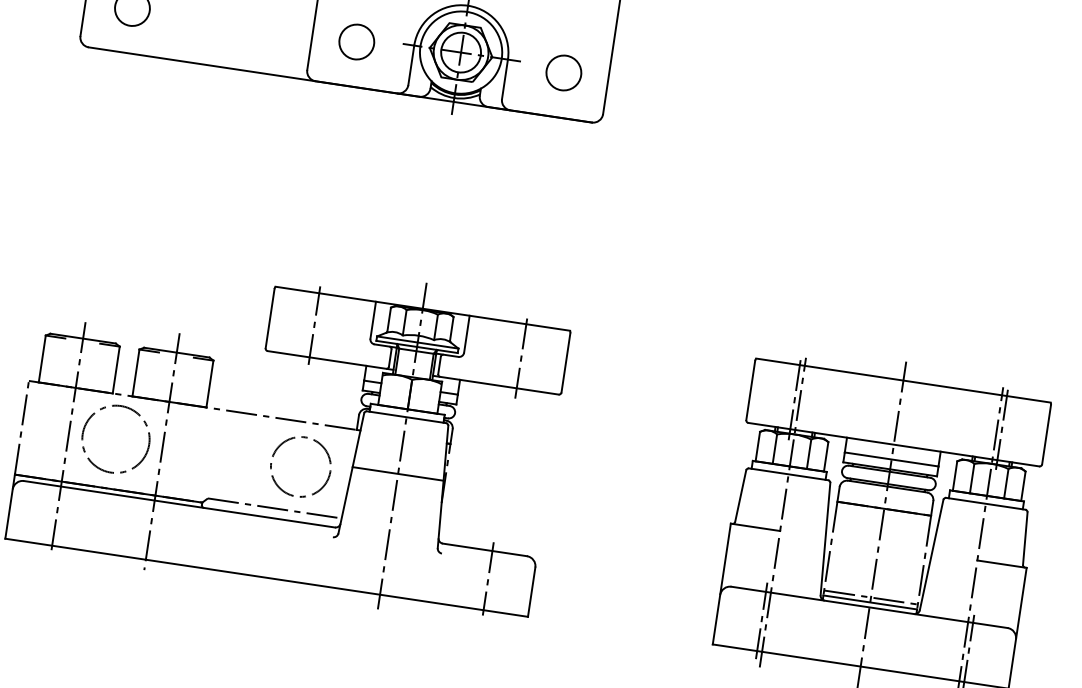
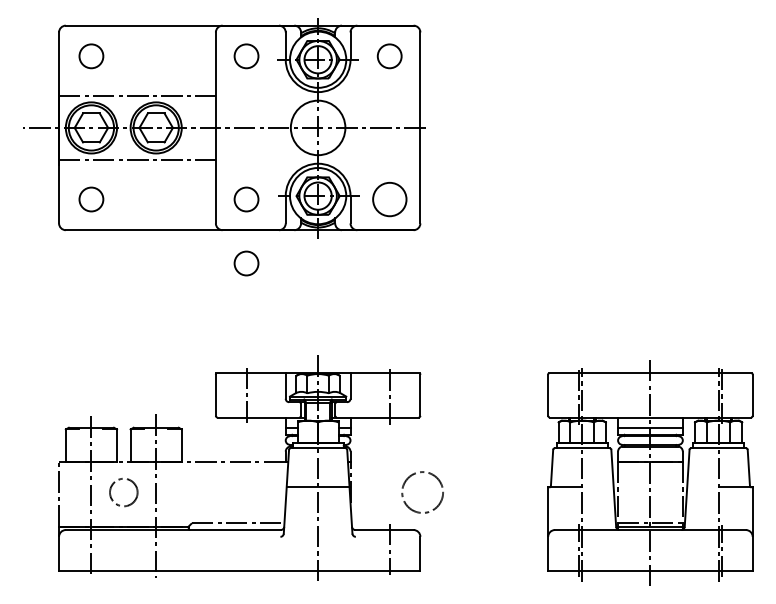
circle: (563, 72) -> (389, 199), size x1.4
circle: (342, 134) -> (246, 263), added
circle: (115, 439) -> (123, 492), size x0.6
circle: (300, 466) -> (422, 492), moved

